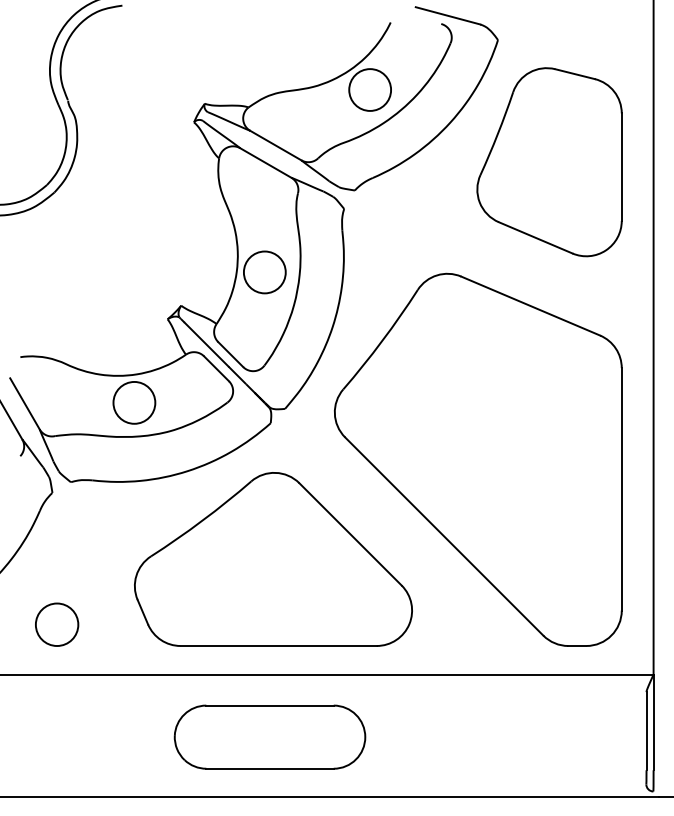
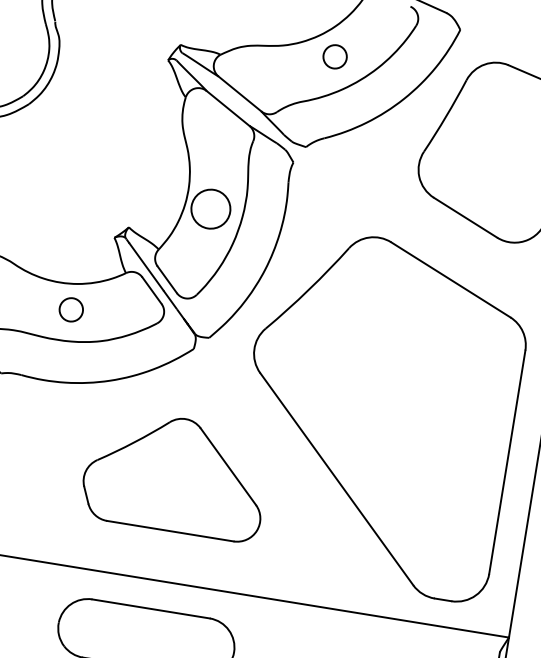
circle: (370, 89) -> (335, 56), size x0.6
circle: (134, 402) -> (71, 309), size x0.6
part: (273, 559) -> (176, 474), size x0.7

